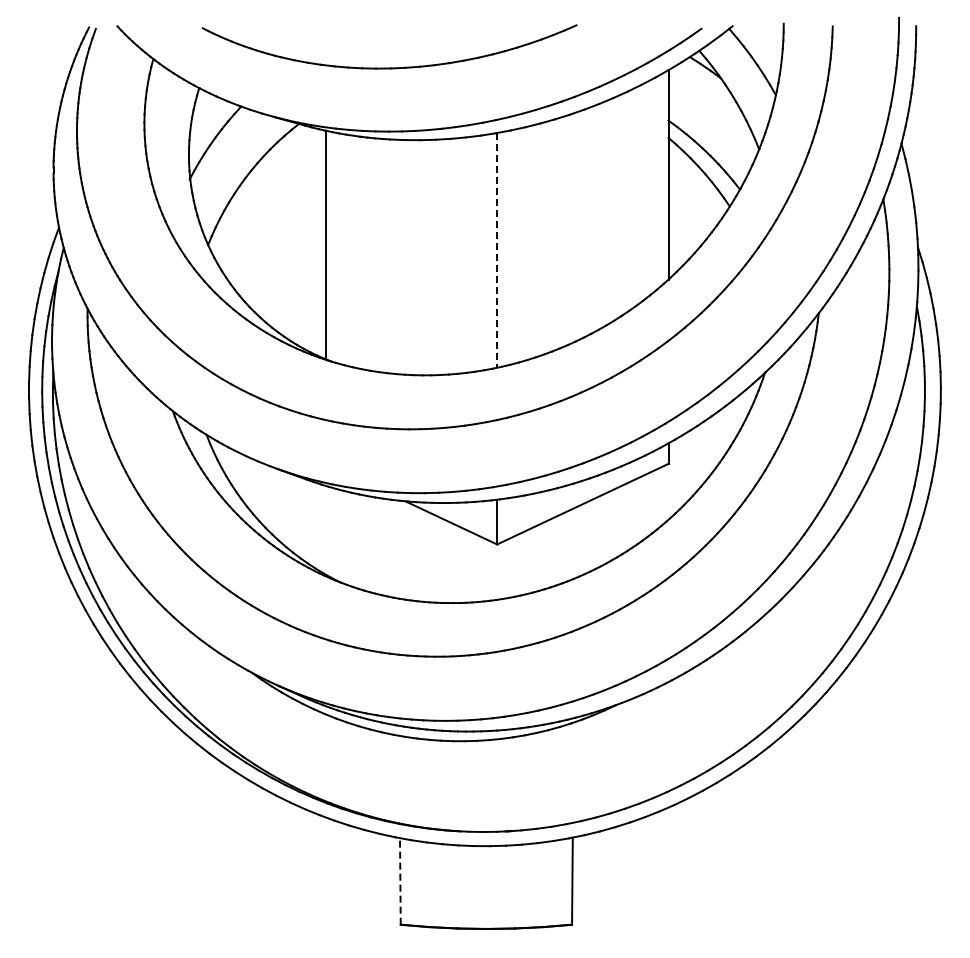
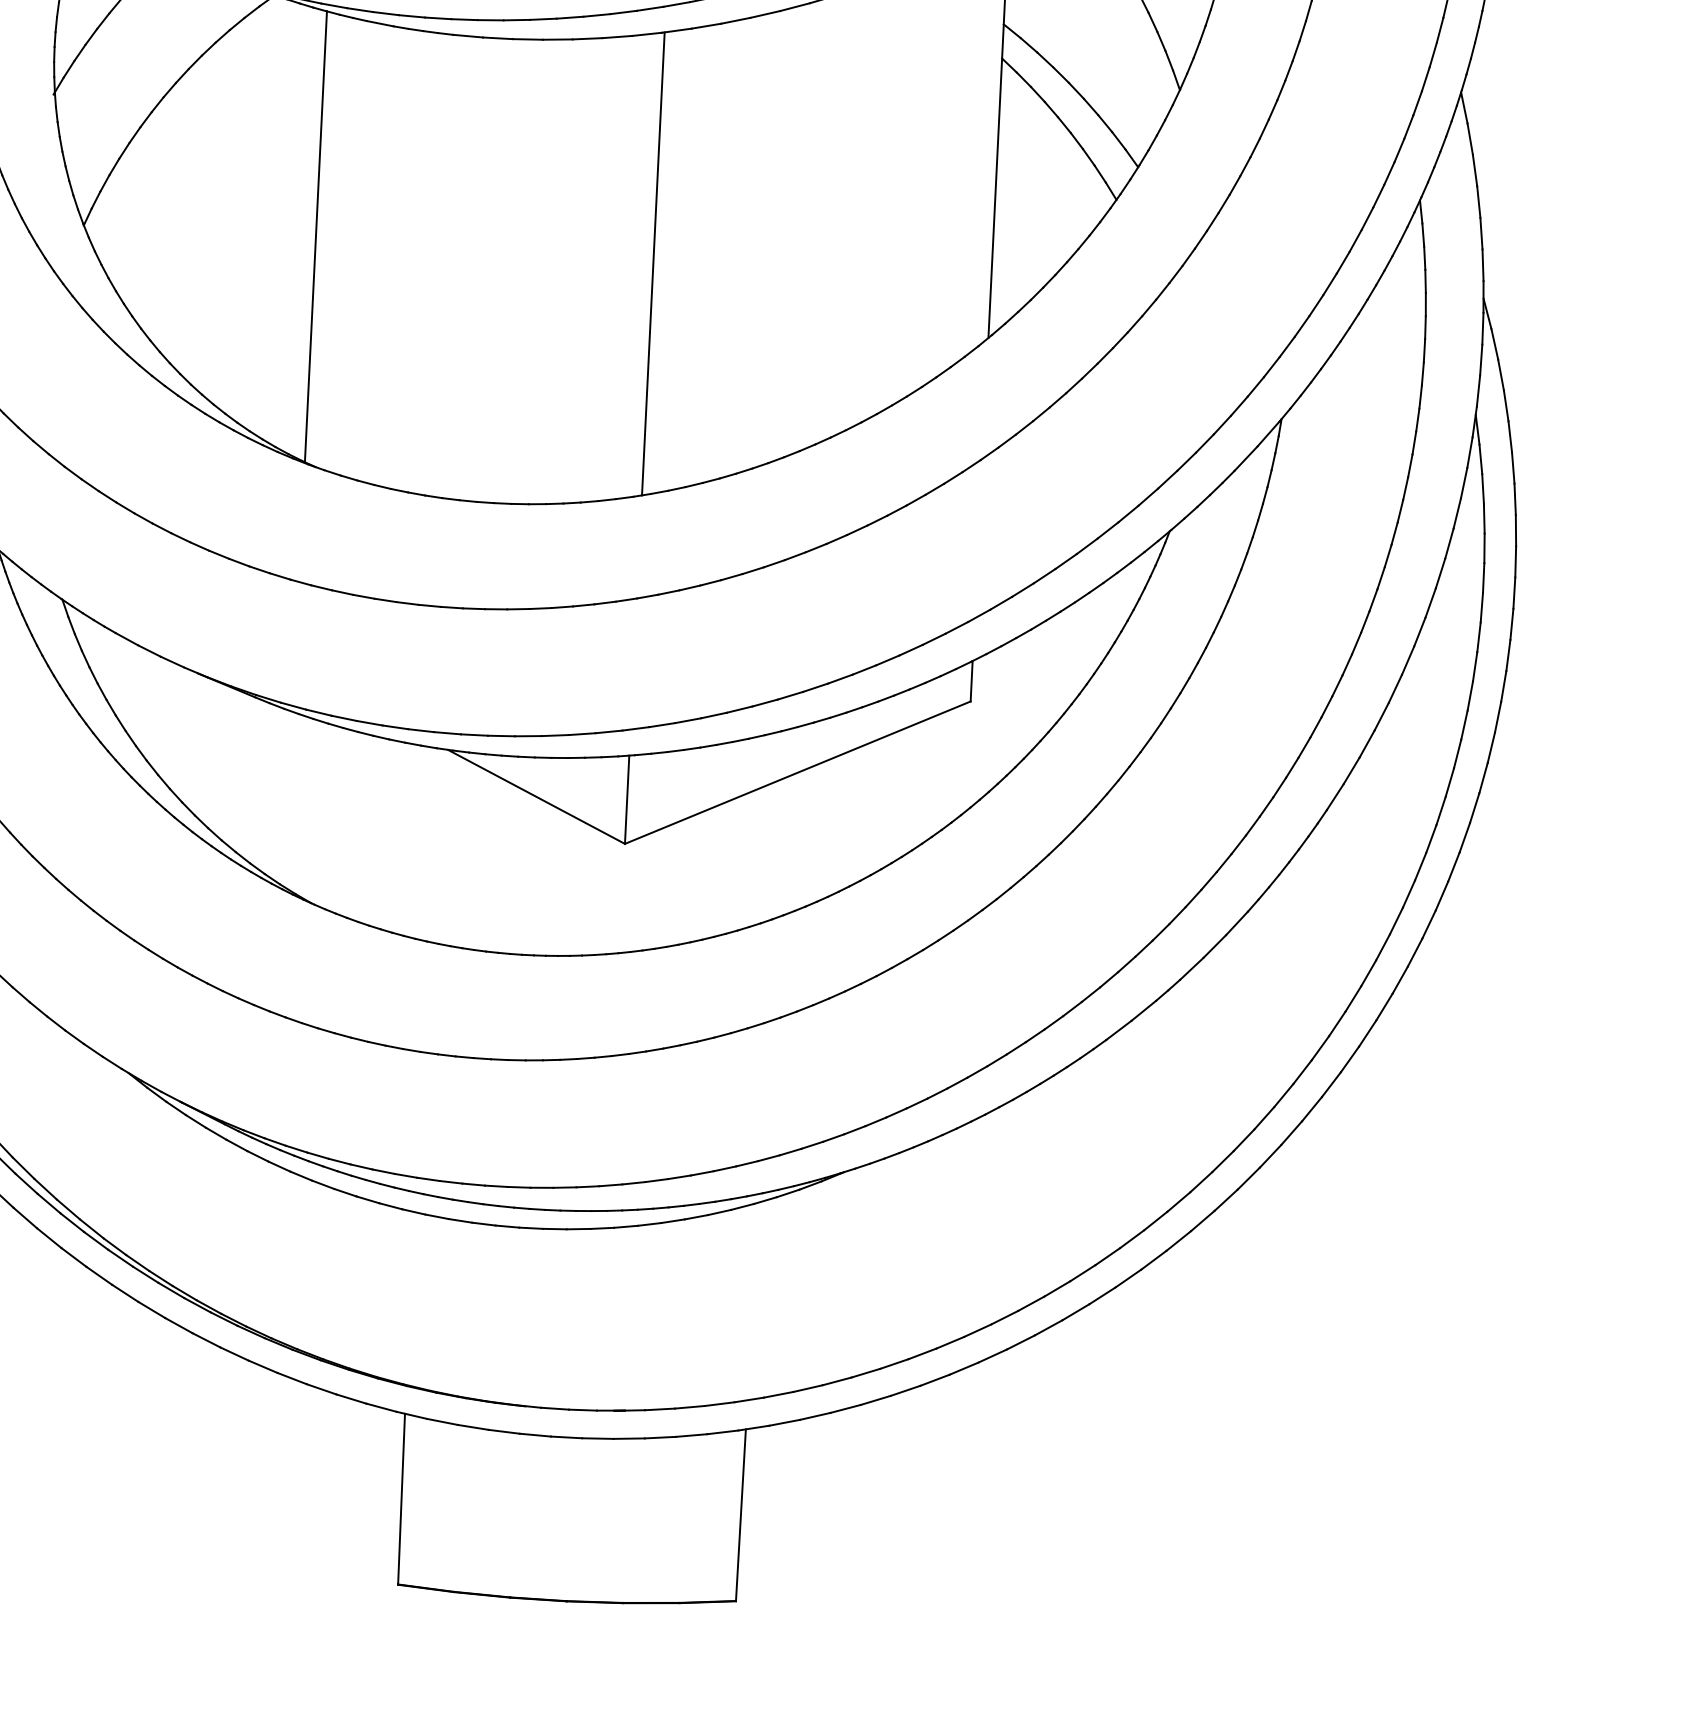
line: (497, 250) -> (653, 264), dashed -> solid
line: (400, 880) -> (401, 1497), dashed -> solid

